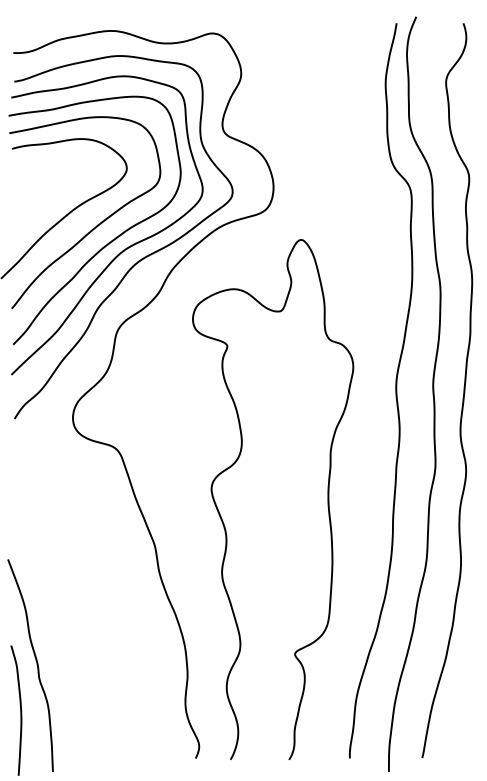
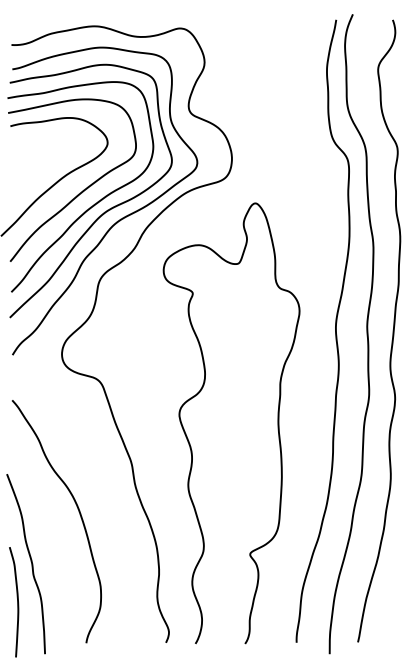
curve: (93, 606) -> (79, 514), added

